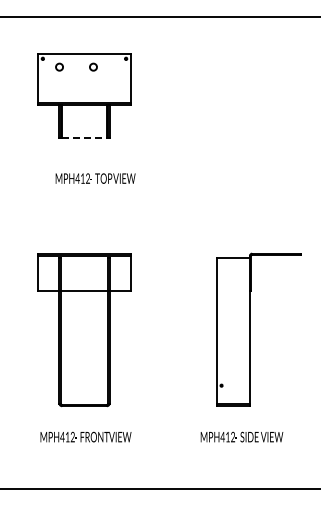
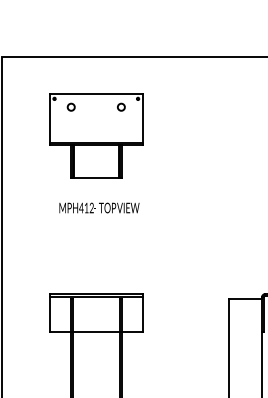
circle: (93, 66) -> (121, 106), moved
line: (85, 138) -> (97, 178), dashed -> solid
text: (95, 178) -> (99, 207), moved

